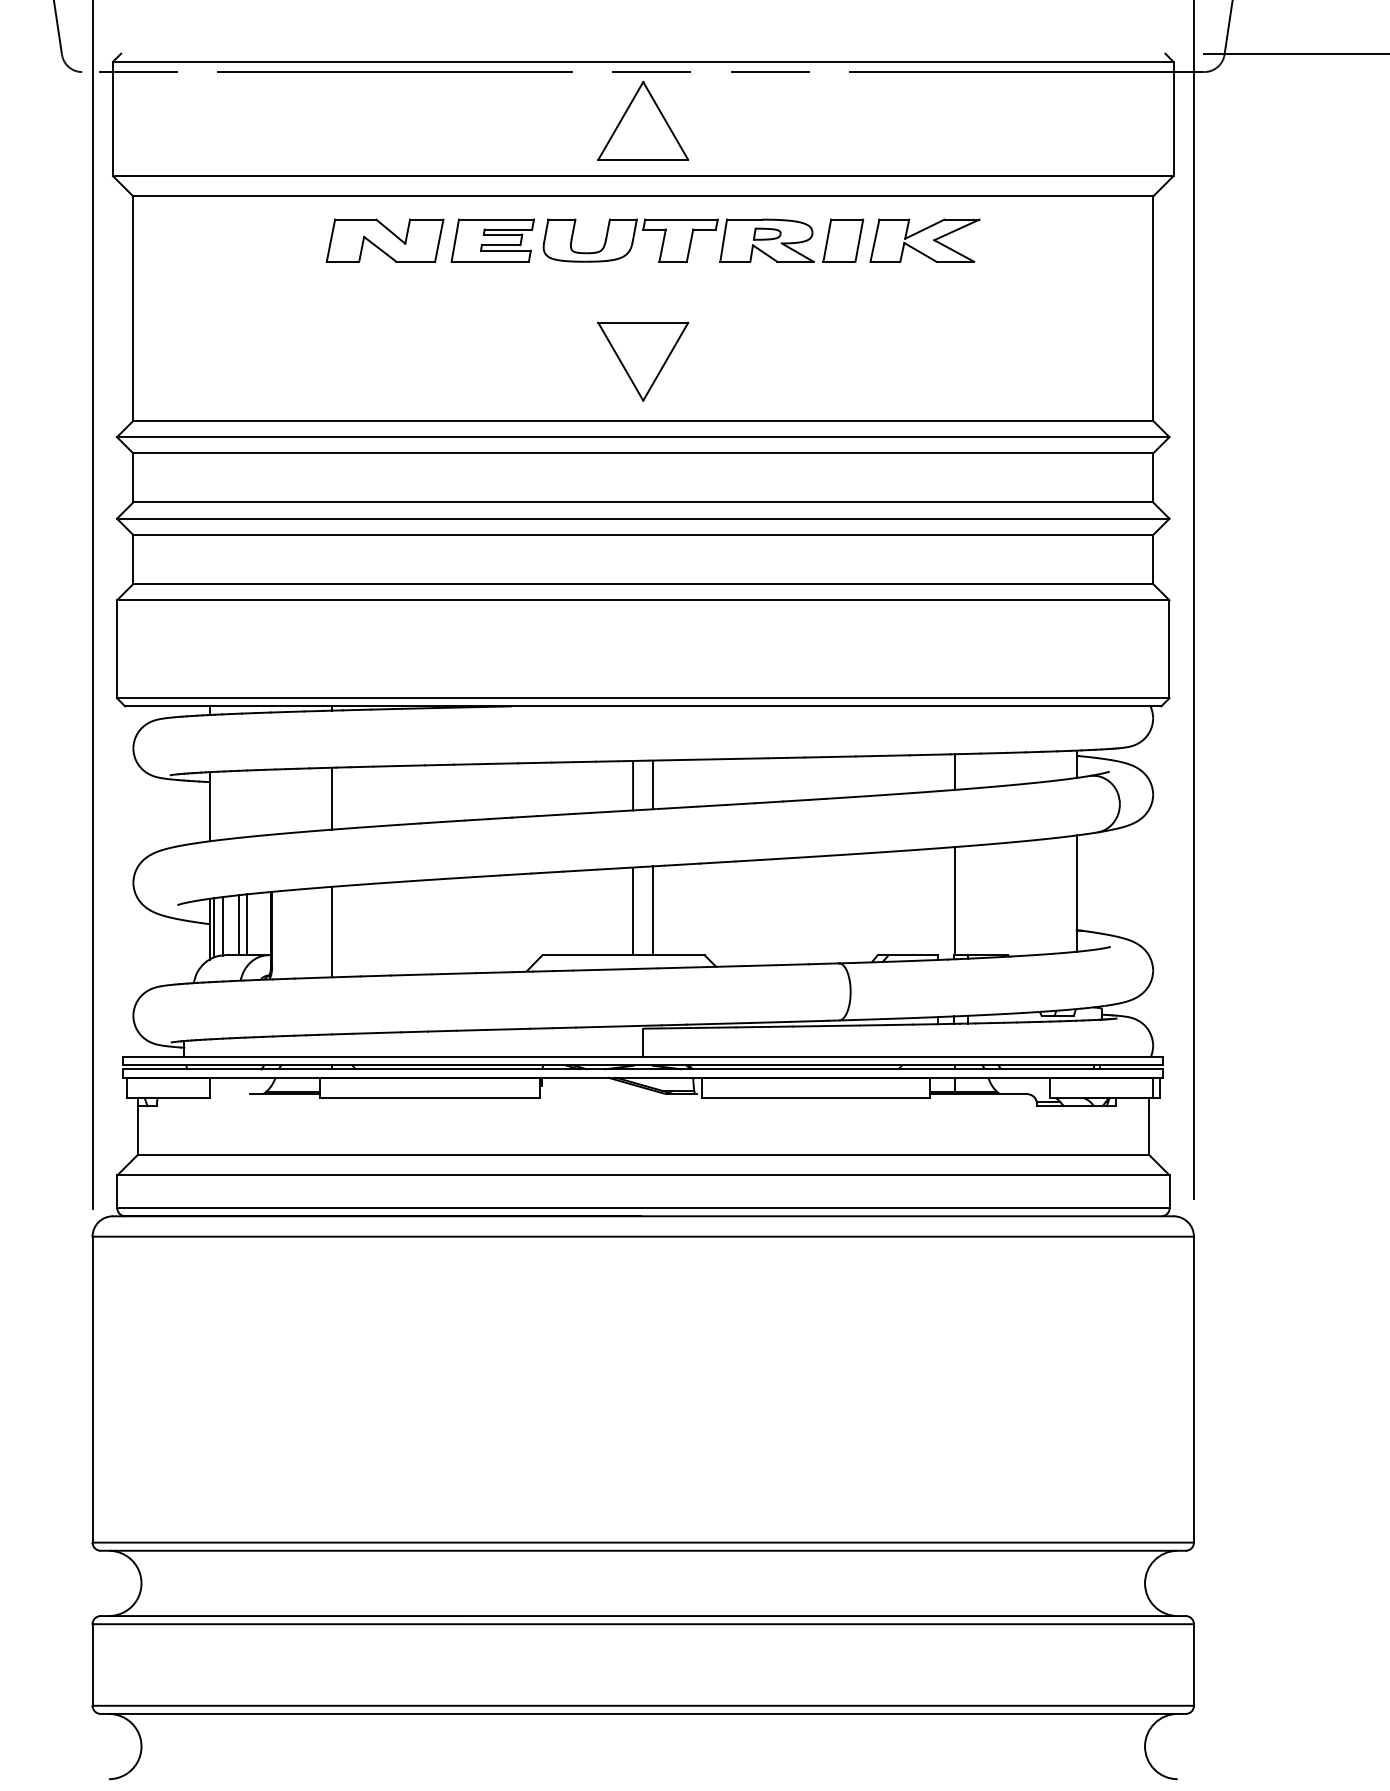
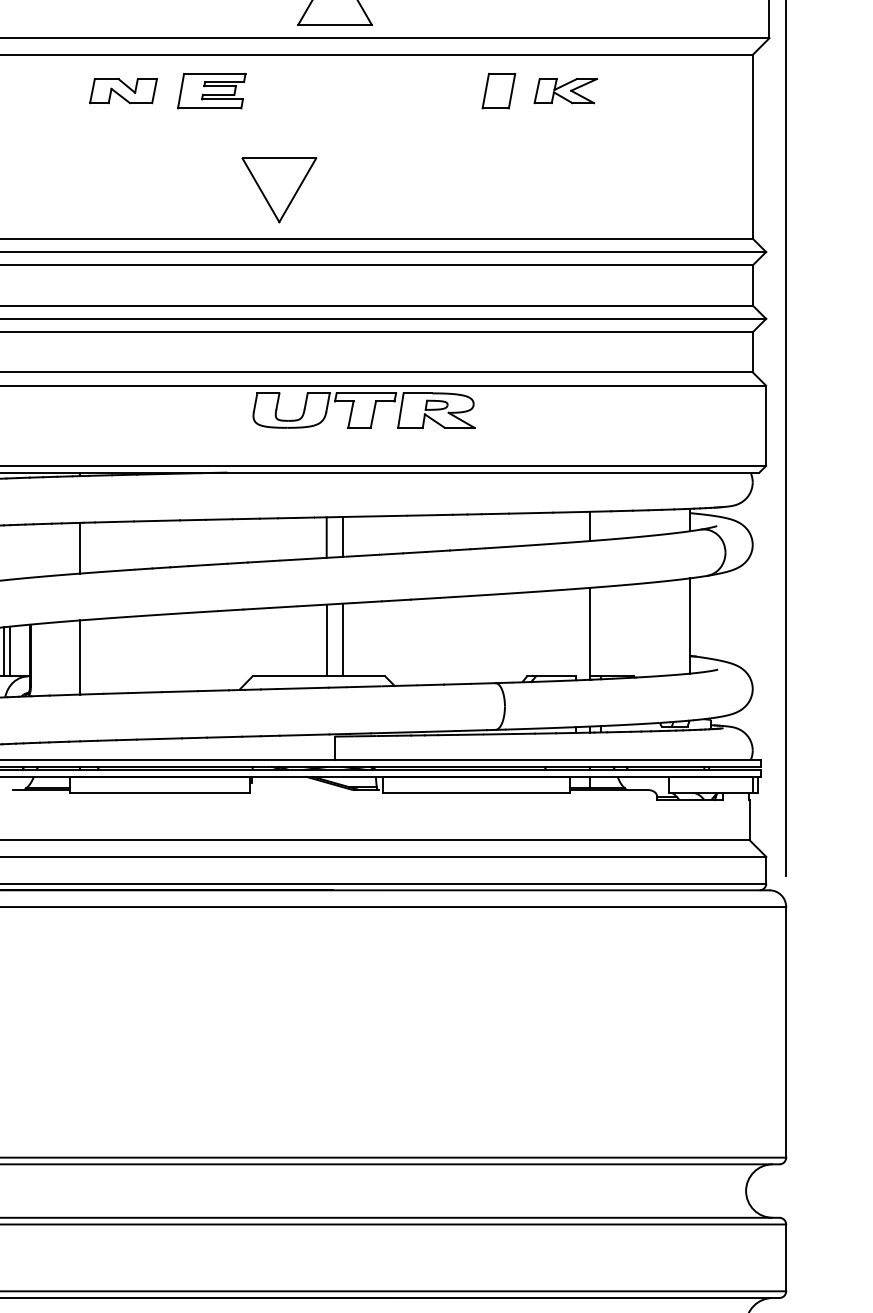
part: (384, 240) -> (123, 90), size x0.7
part: (678, 240) -> (363, 410), moved
part: (924, 240) -> (565, 90), size x0.7
part: (643, 361) -> (279, 190), moved

